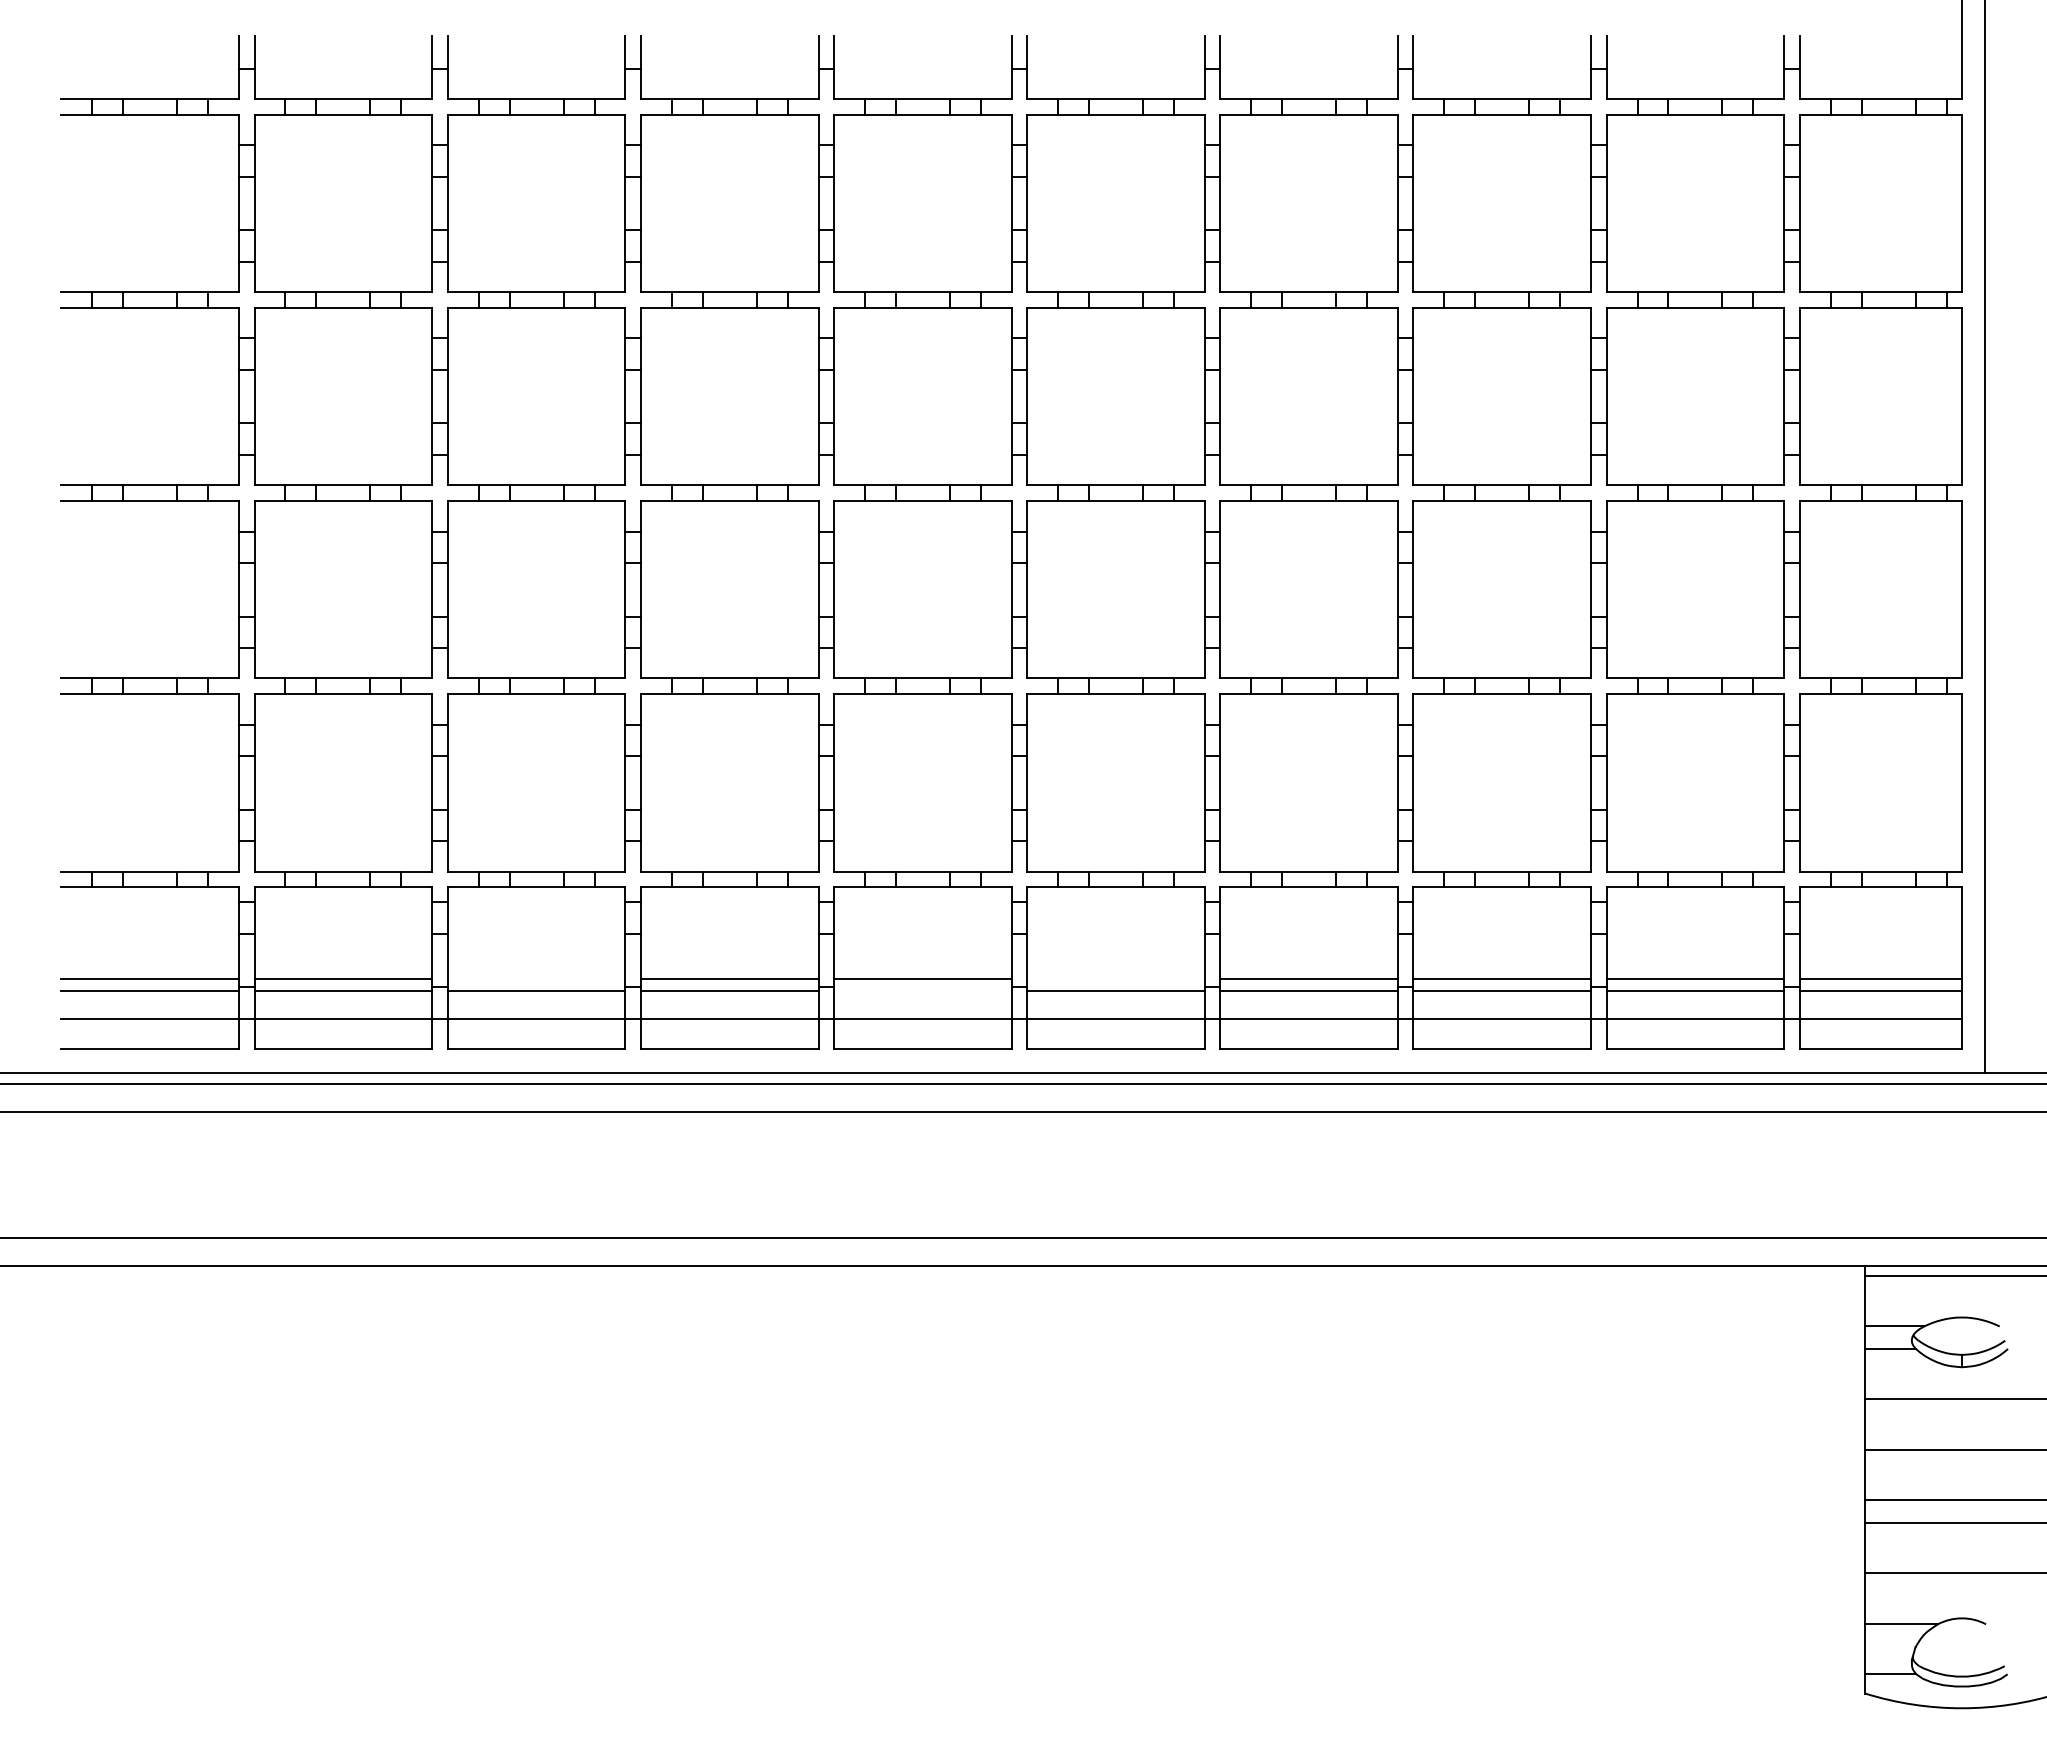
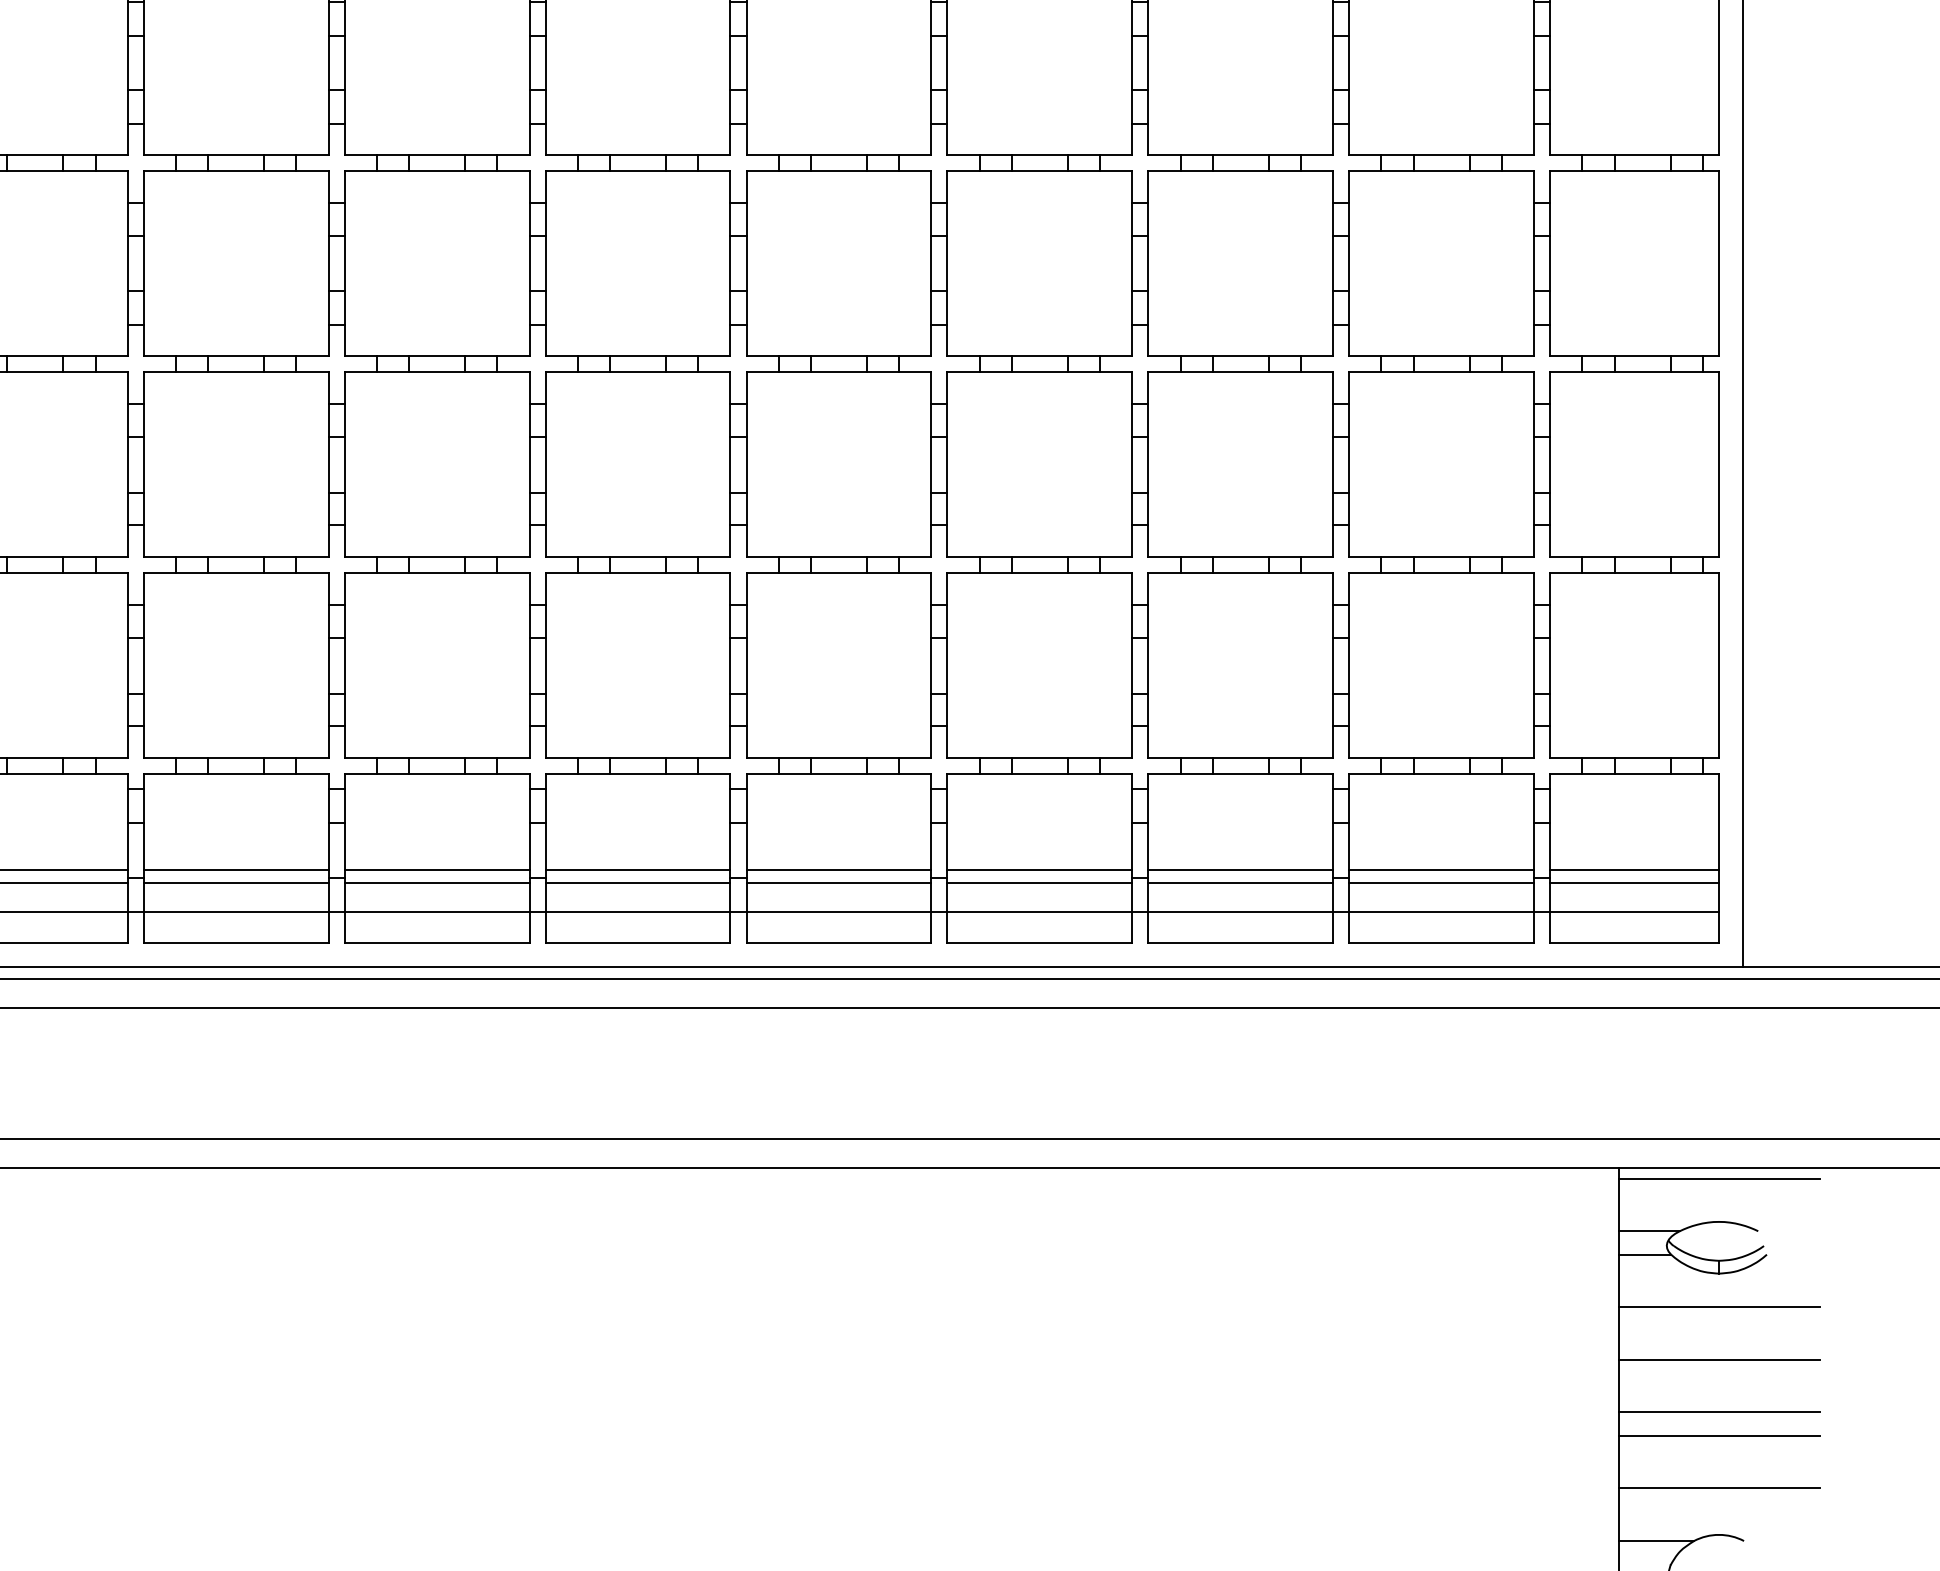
line: (536, 979) -> (236, 870), added
line: (1115, 979) -> (838, 870), added
line: (922, 991) -> (637, 882), added

